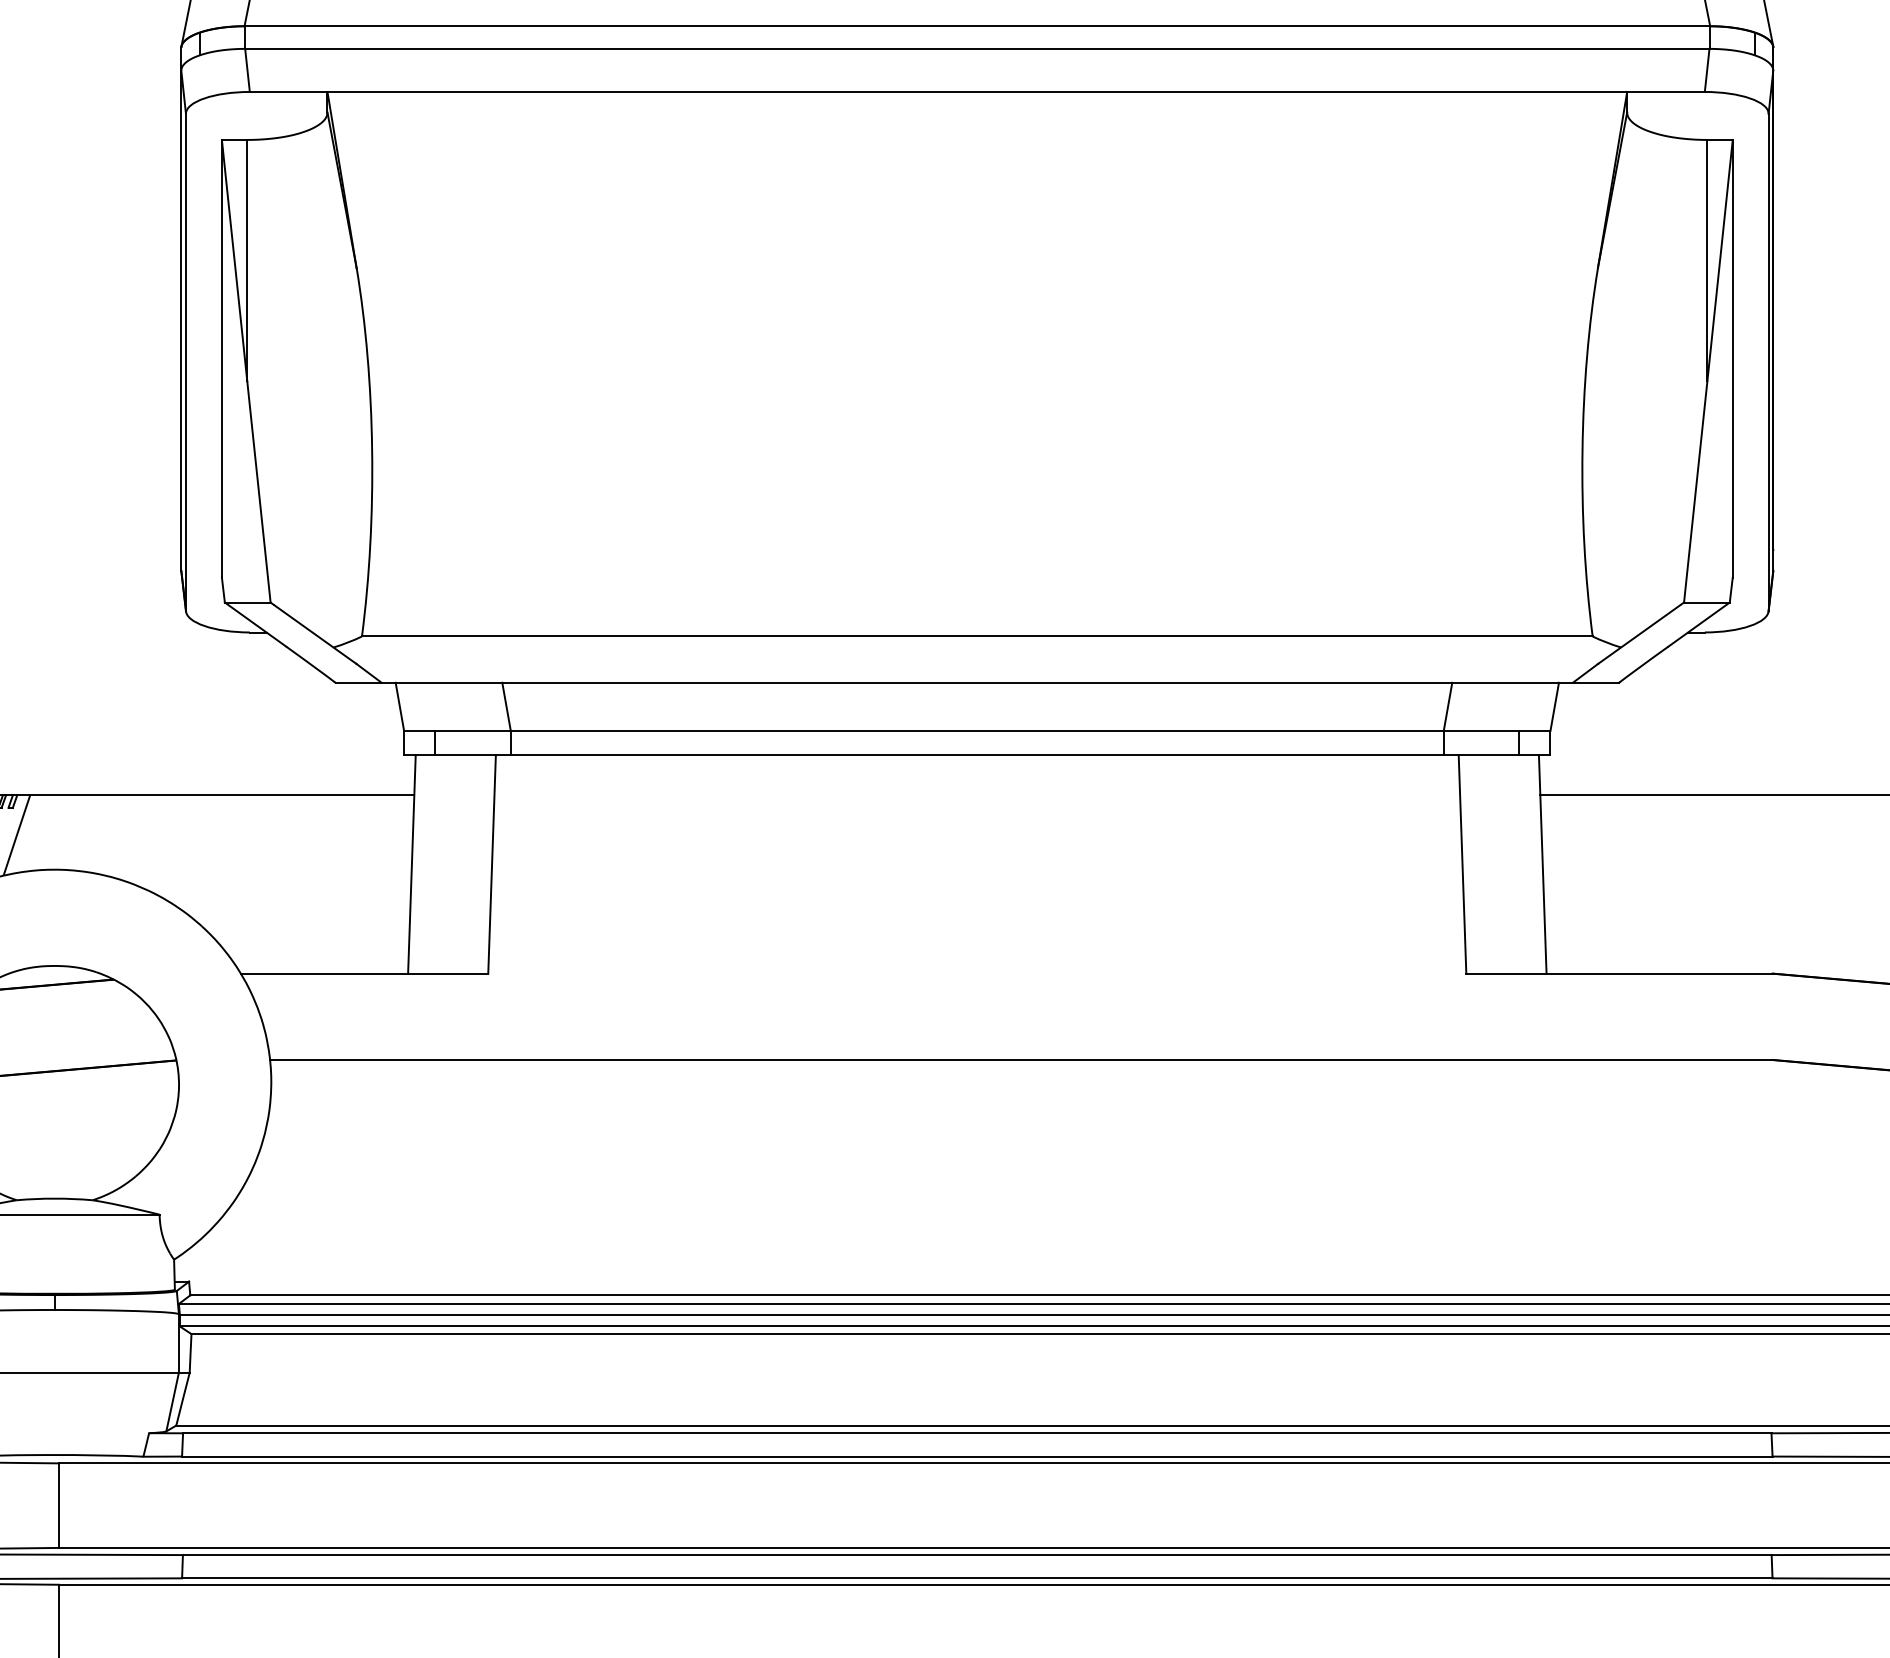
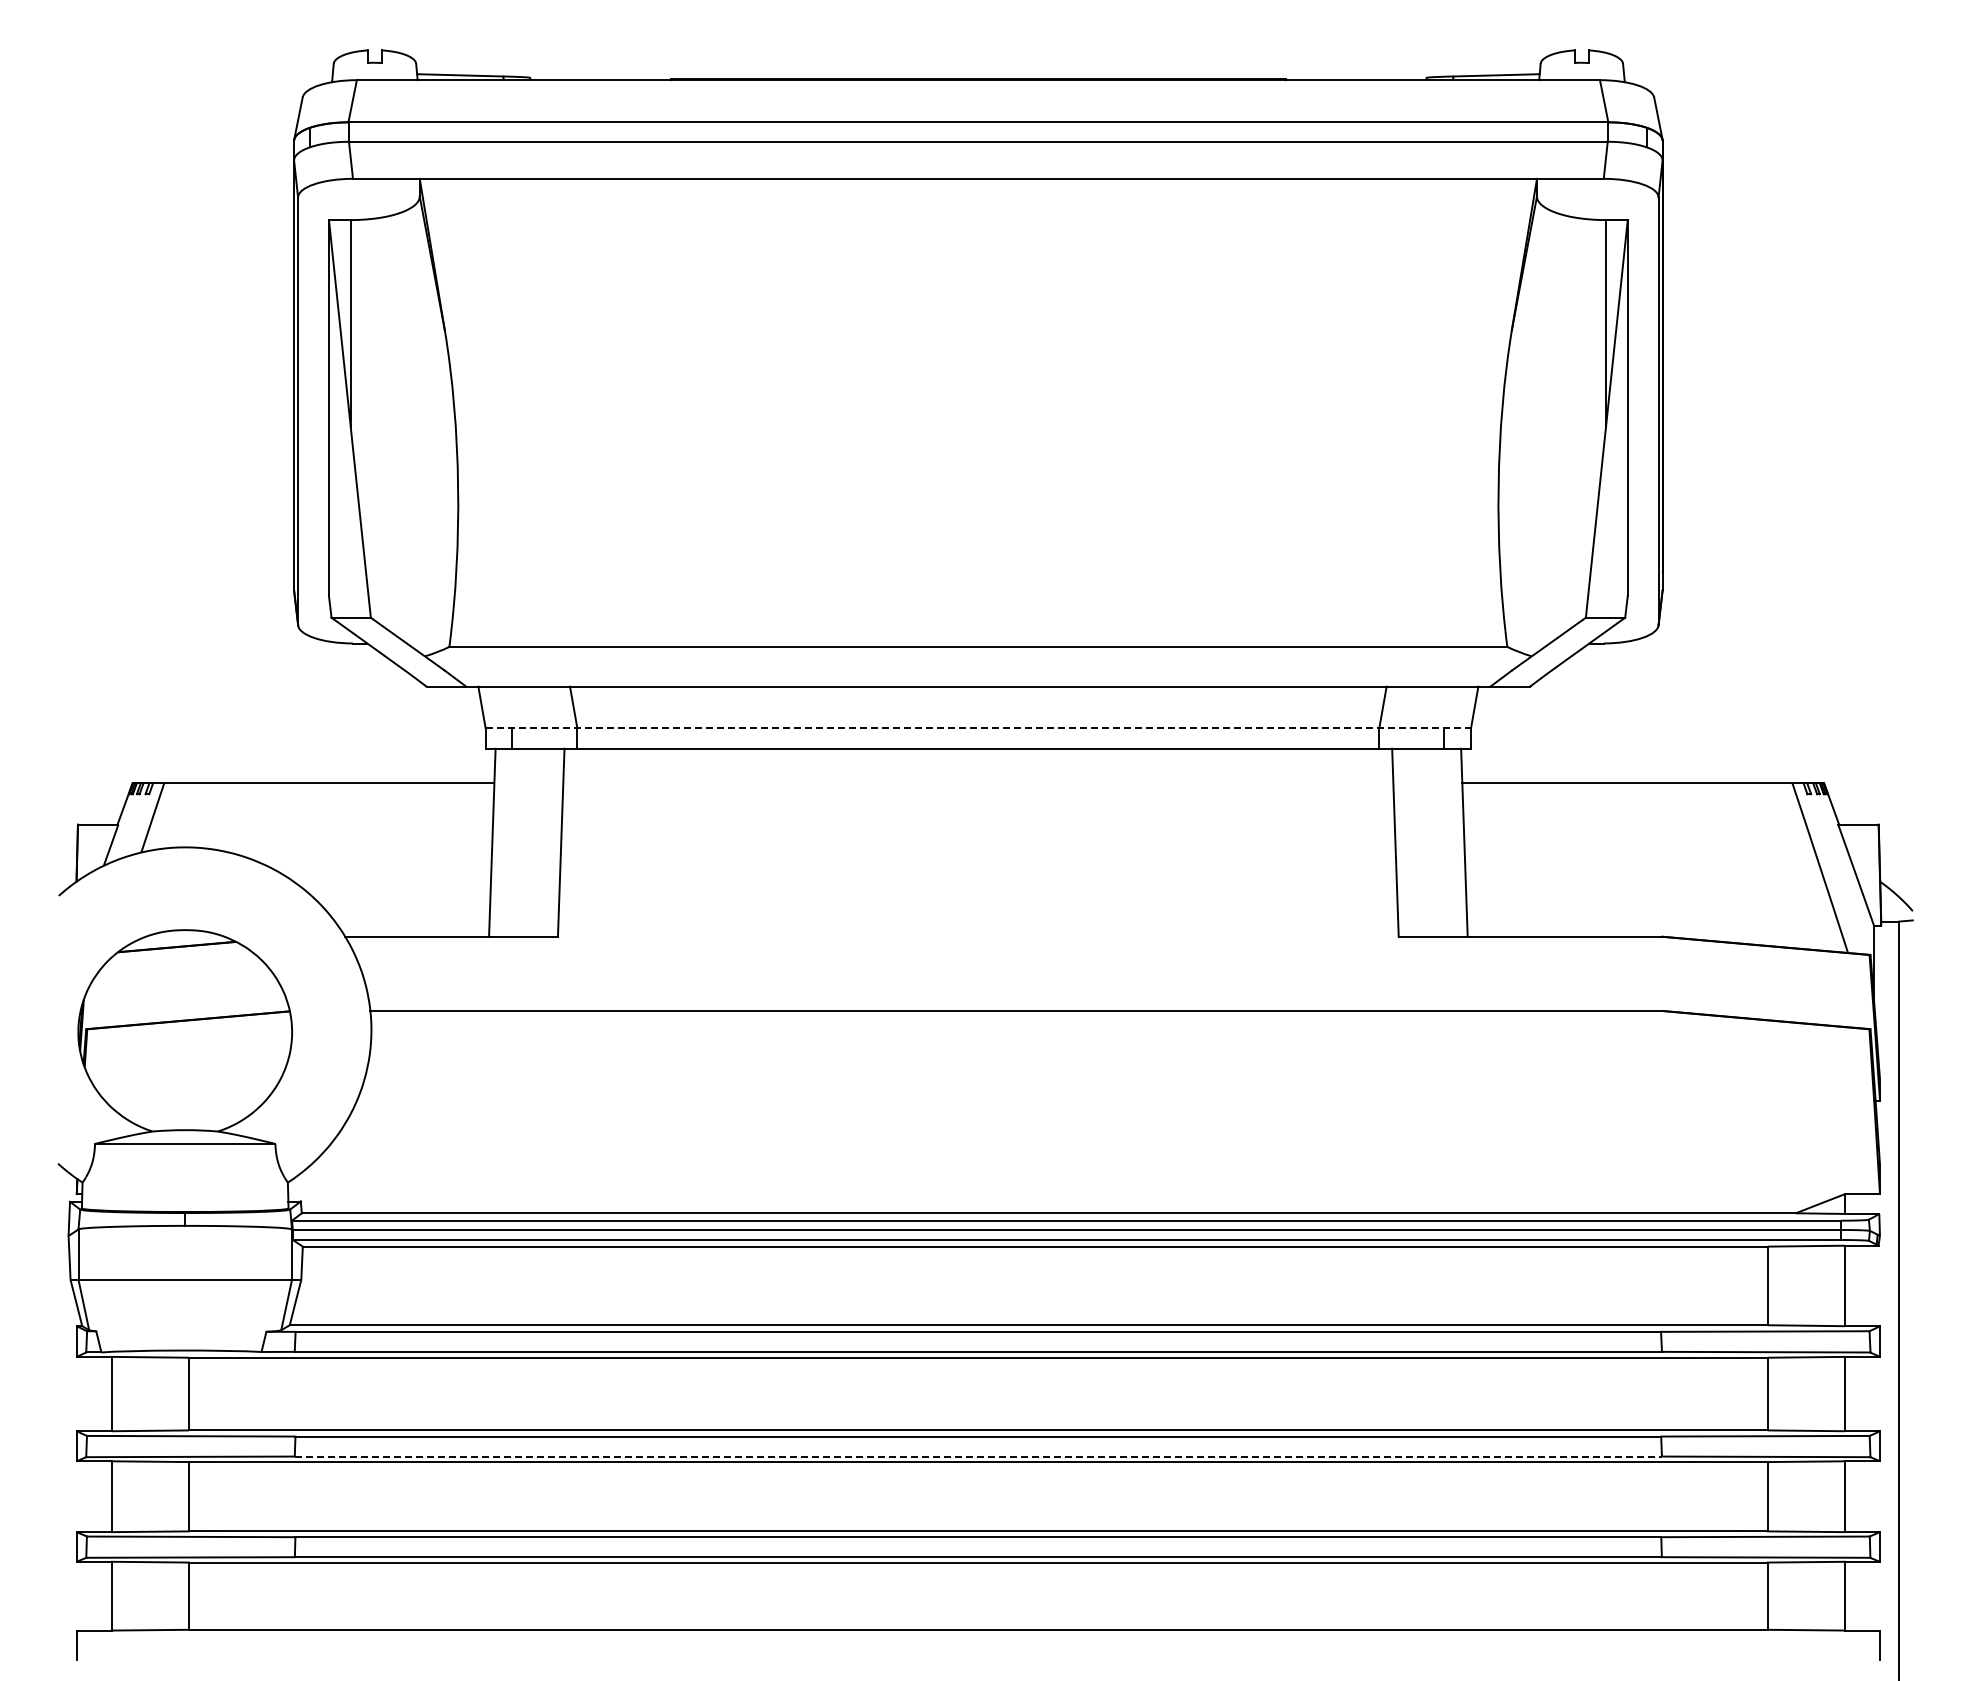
line: (977, 731) -> (978, 728), solid -> dashed
line: (977, 1578) -> (978, 1456), solid -> dashed

